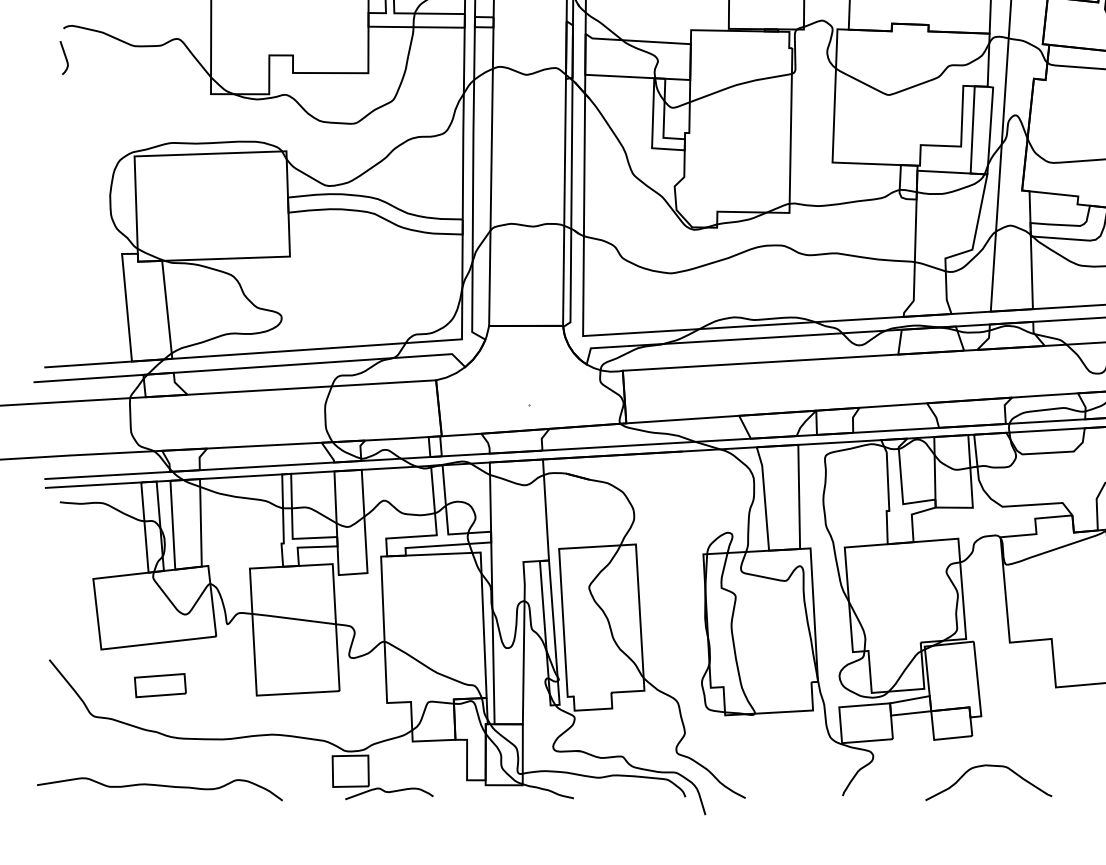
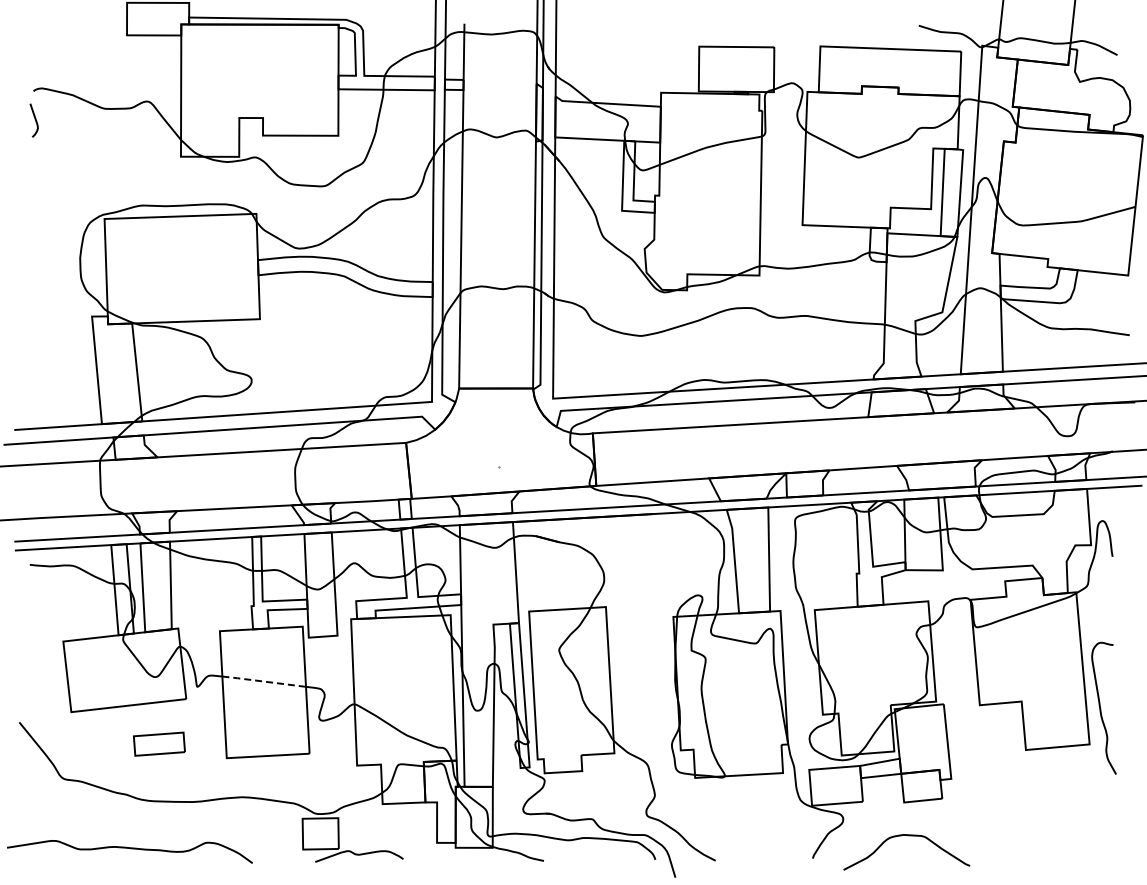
line: (293, 618) -> (263, 681), solid -> dashed
part: (160, 684) -> (159, 743), moved
curve: (989, 766) -> (907, 836), moved

